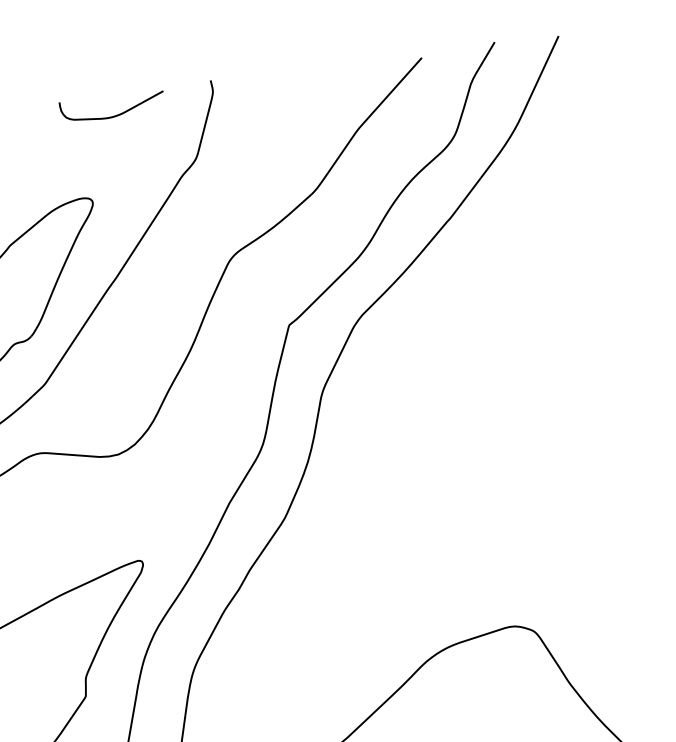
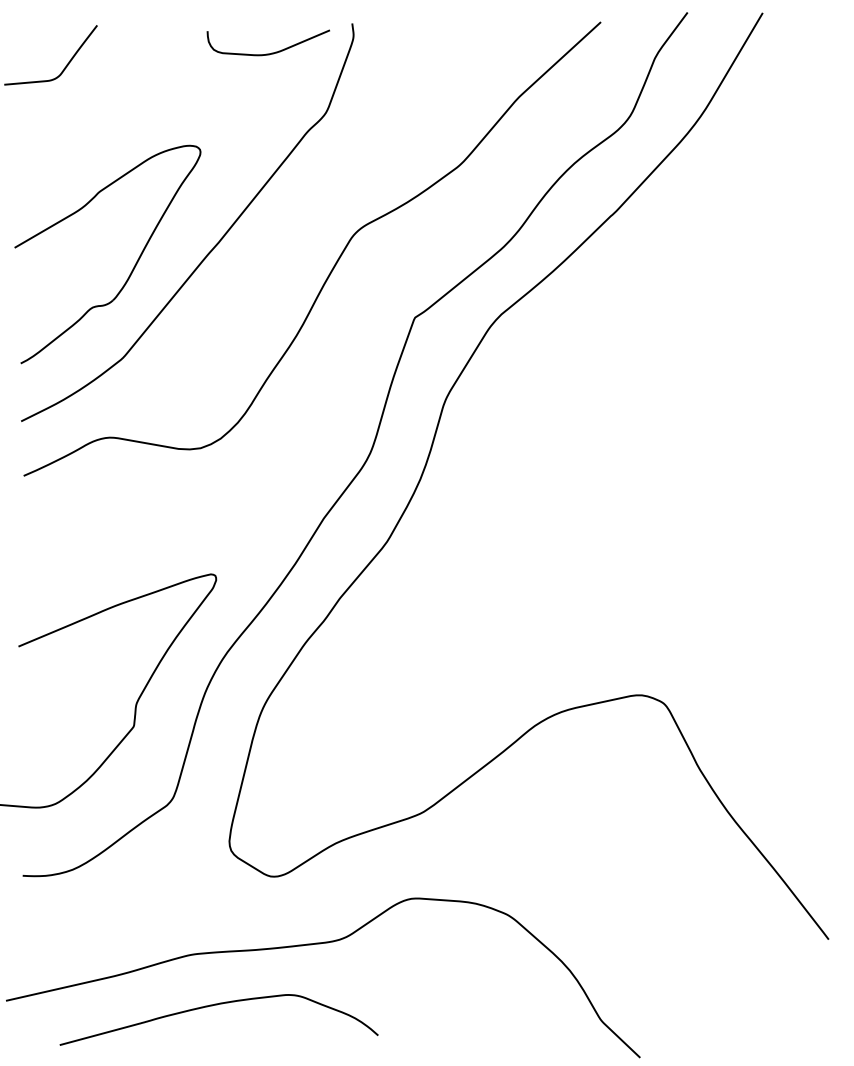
curve: (115, 115) -> (271, 52), moved

